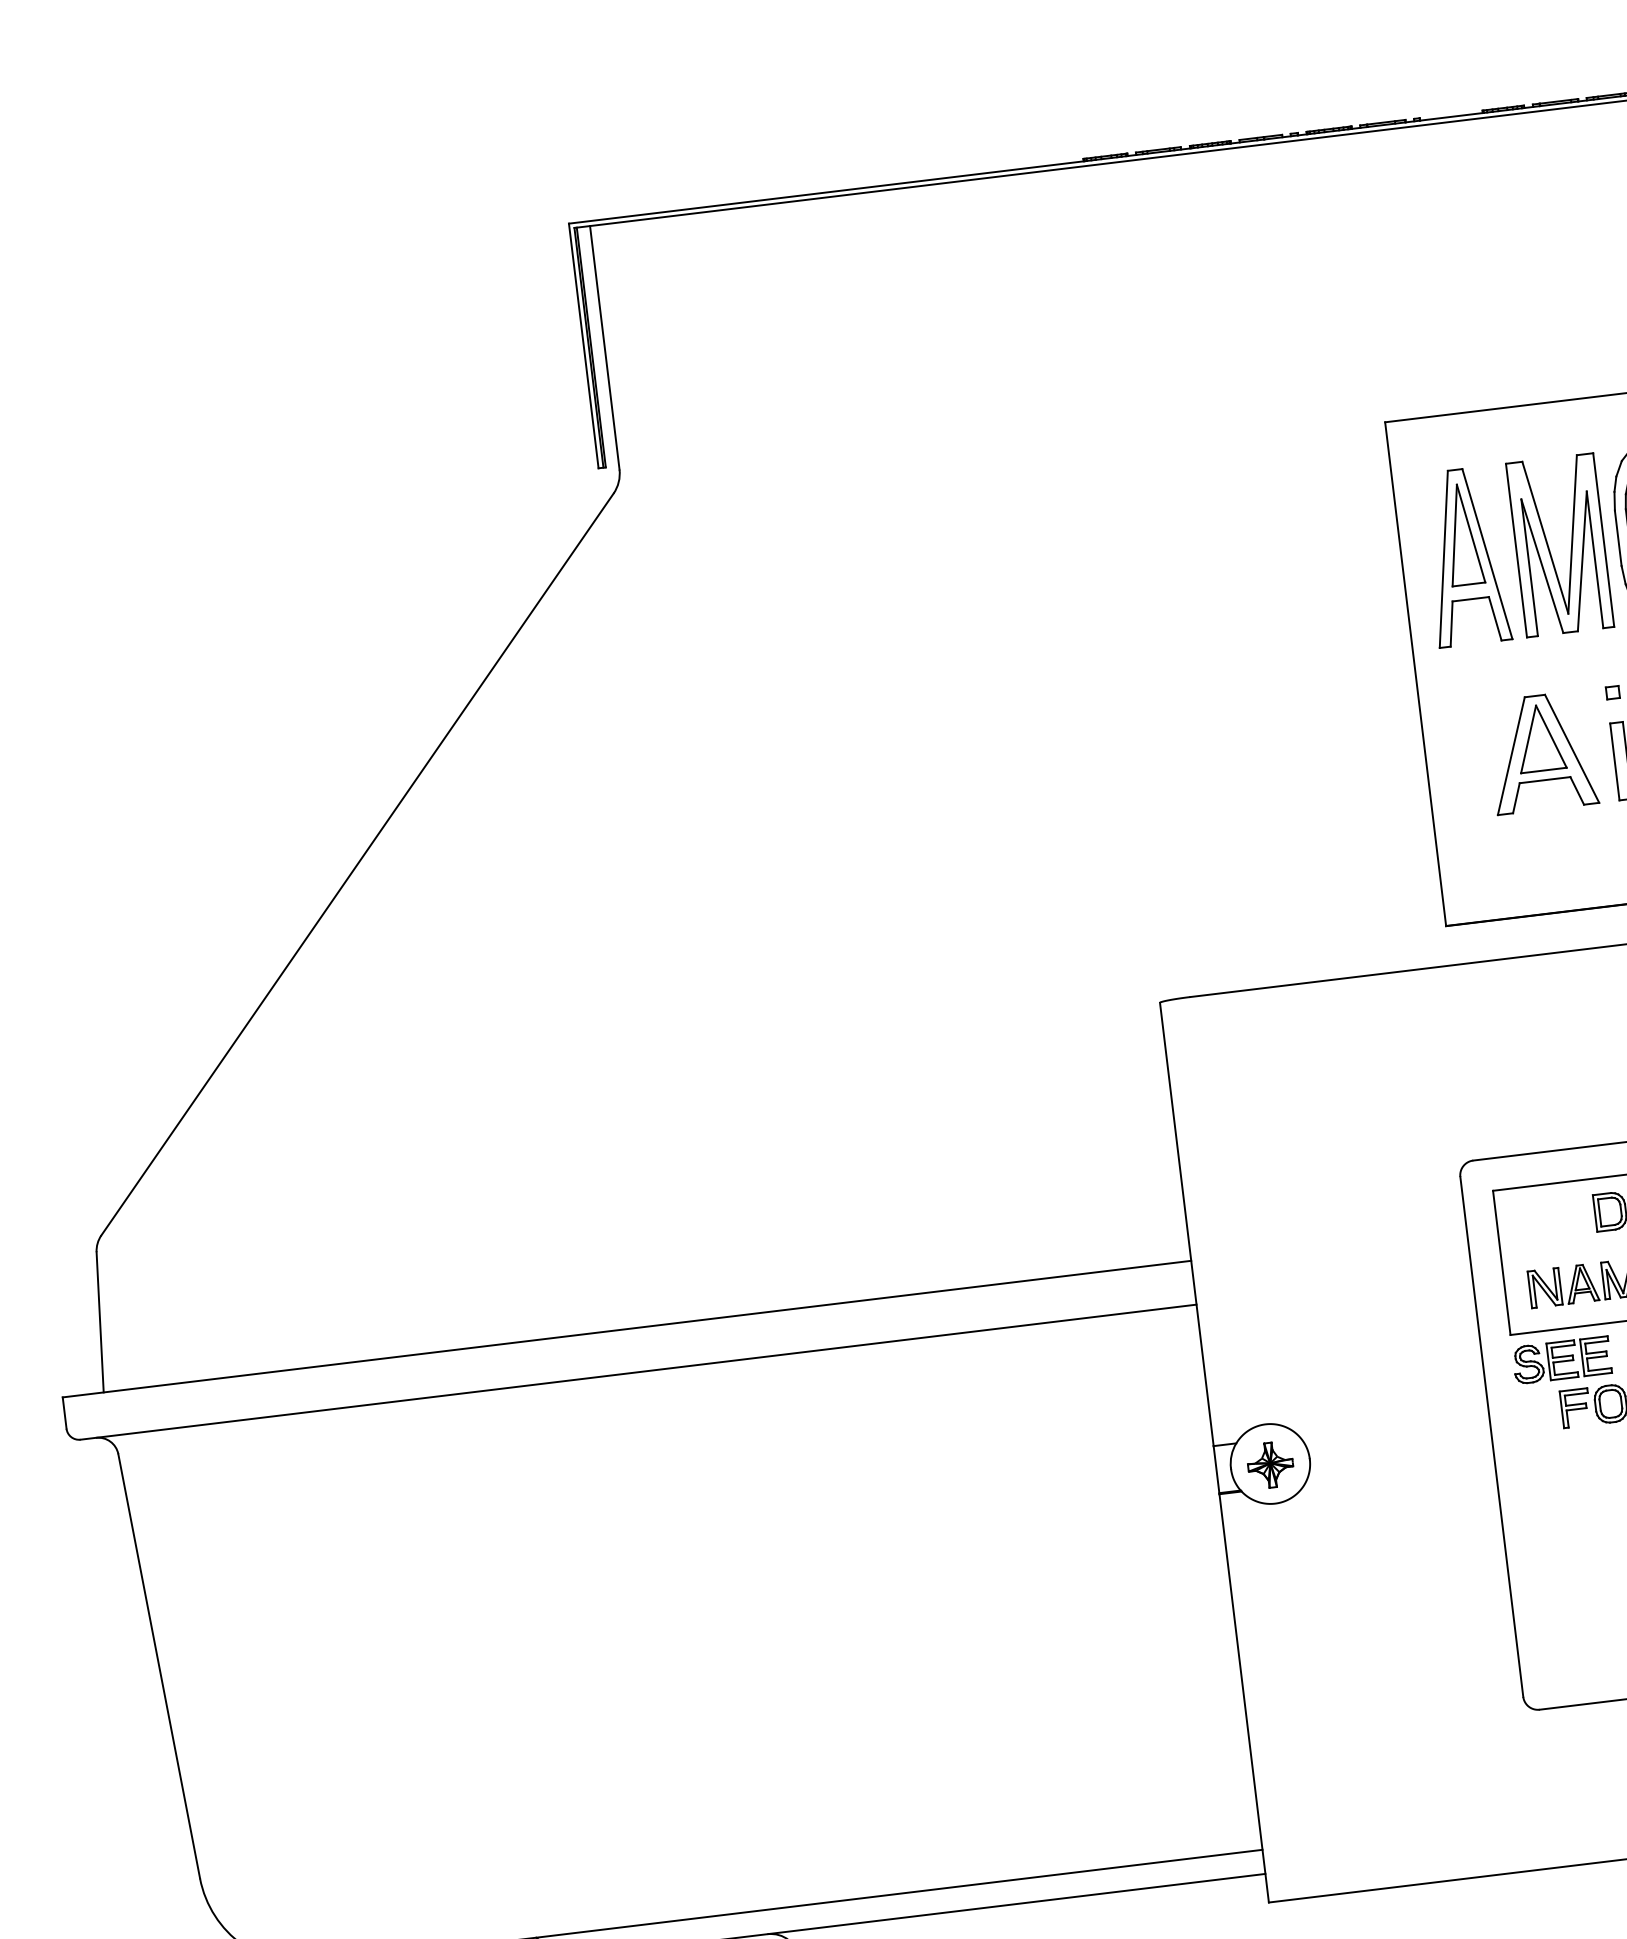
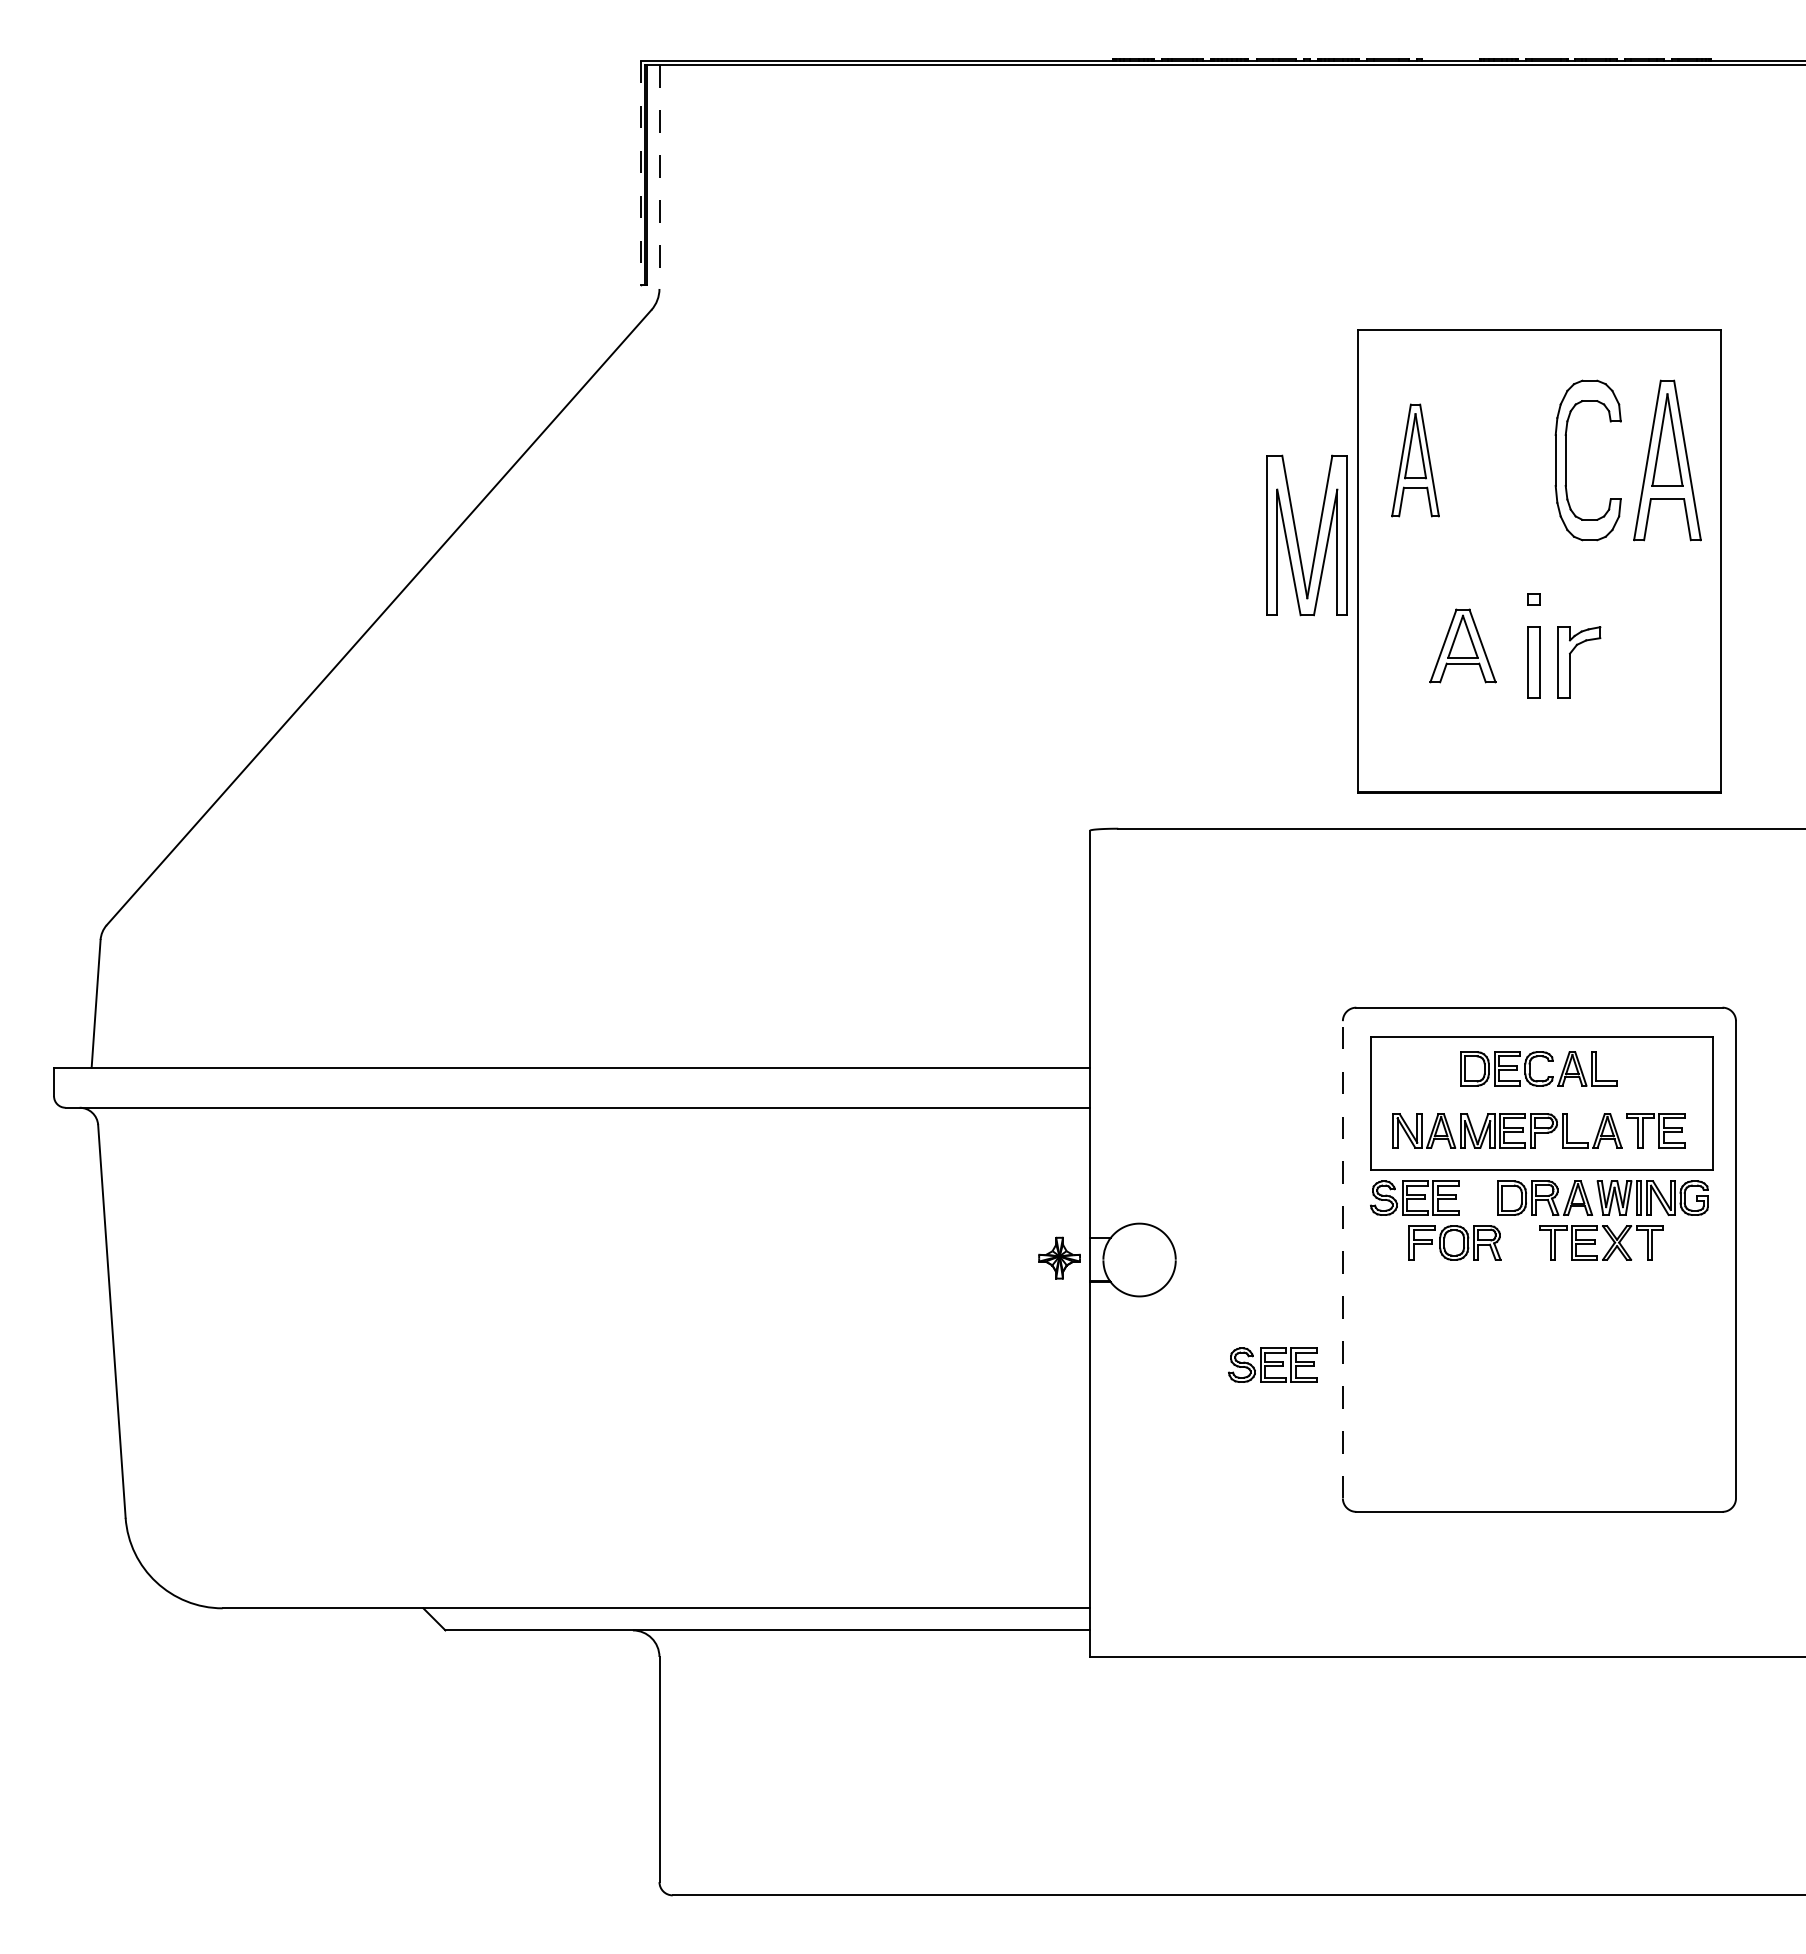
line: (583, 346) -> (640, 173), solid -> dashed
line: (604, 348) -> (659, 177), solid -> dashed
part: (1549, 546) -> (1297, 535), moved
part: (1465, 556) -> (1415, 460), size x0.7
part: (1541, 752) -> (1462, 645), size x0.7
line: (1491, 1436) -> (1342, 1259), solid -> dashed
part: (1270, 1464) -> (1059, 1257), moved
part: (1428, 1560) -> (1272, 1364), added

